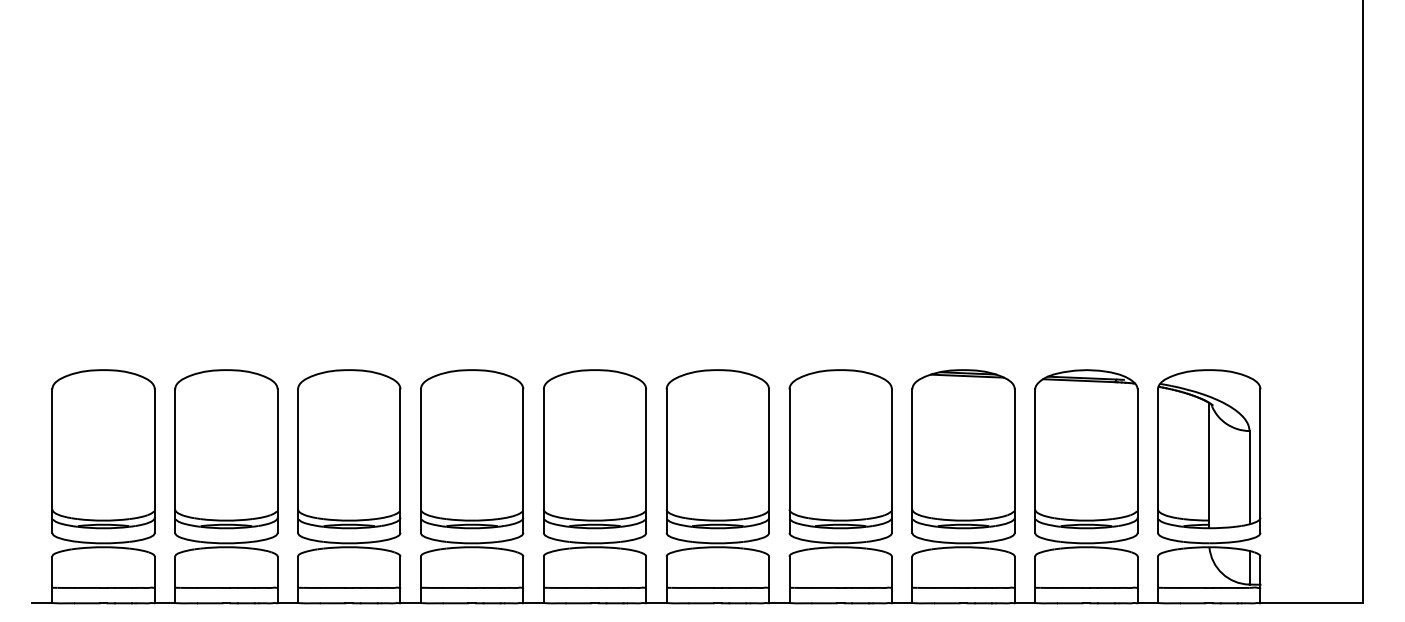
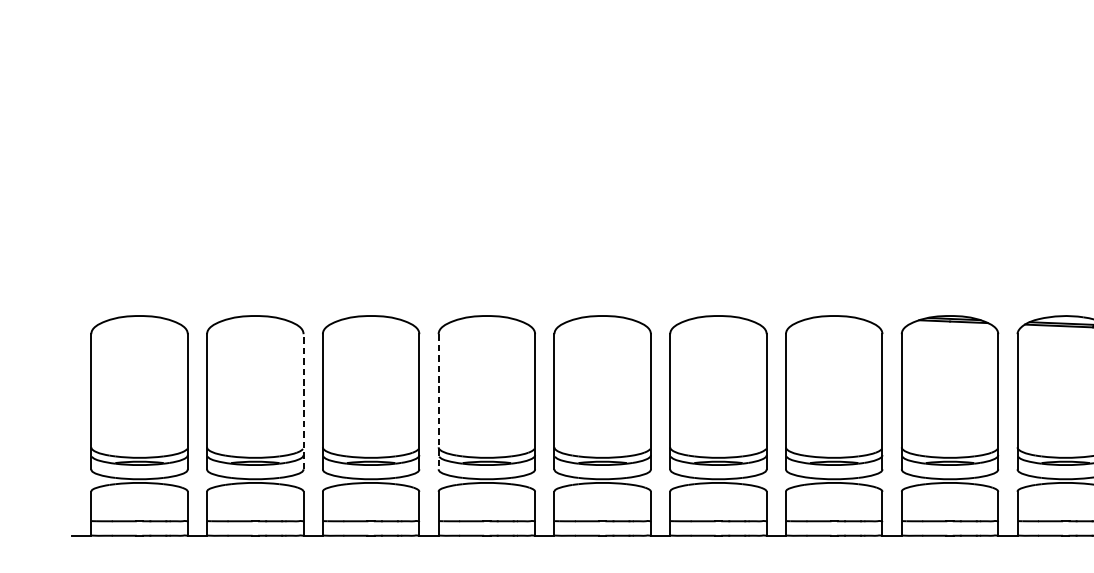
line: (277, 461) -> (303, 402), solid -> dashed
line: (420, 461) -> (438, 402), solid -> dashed

